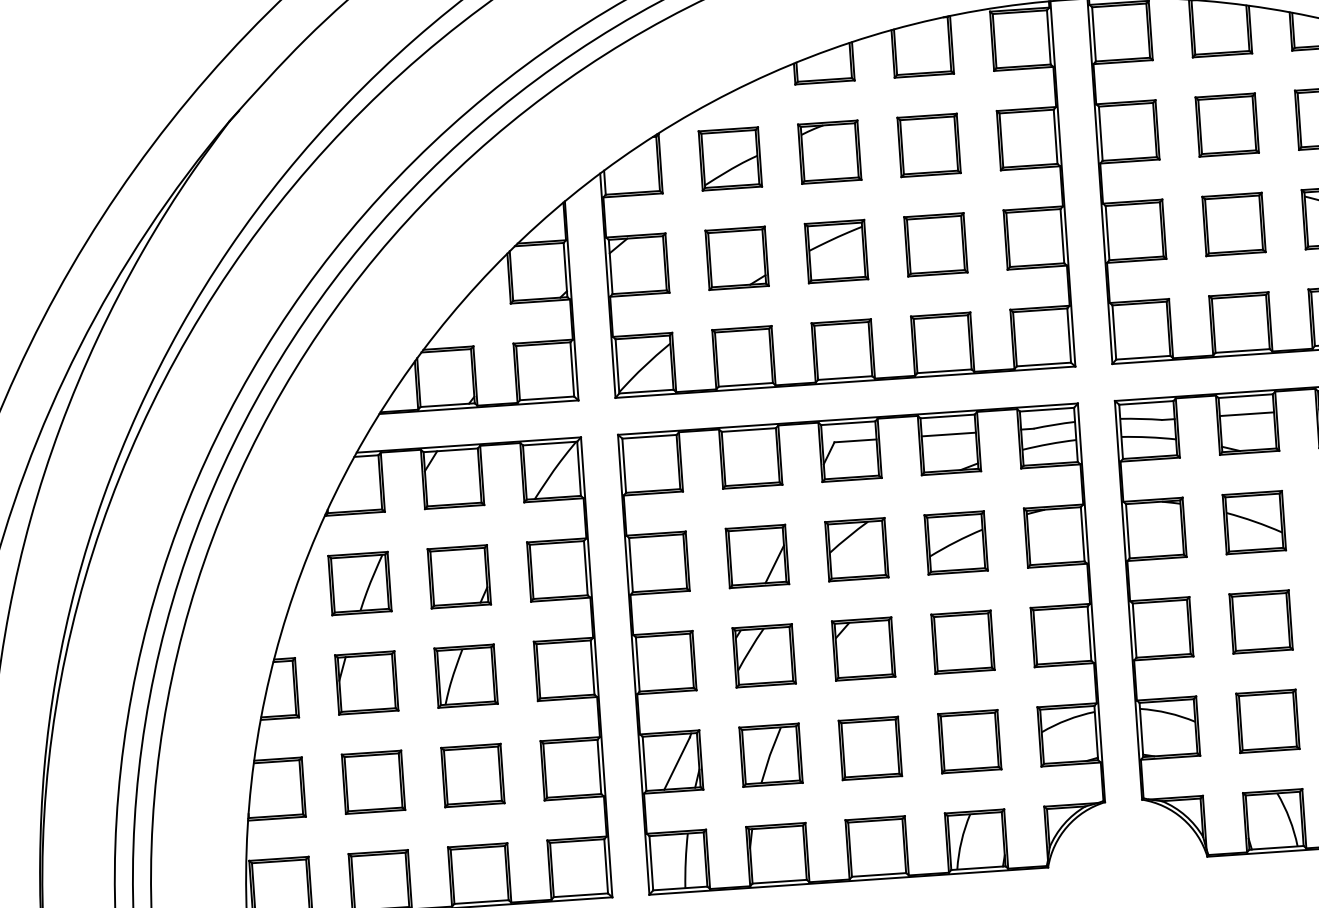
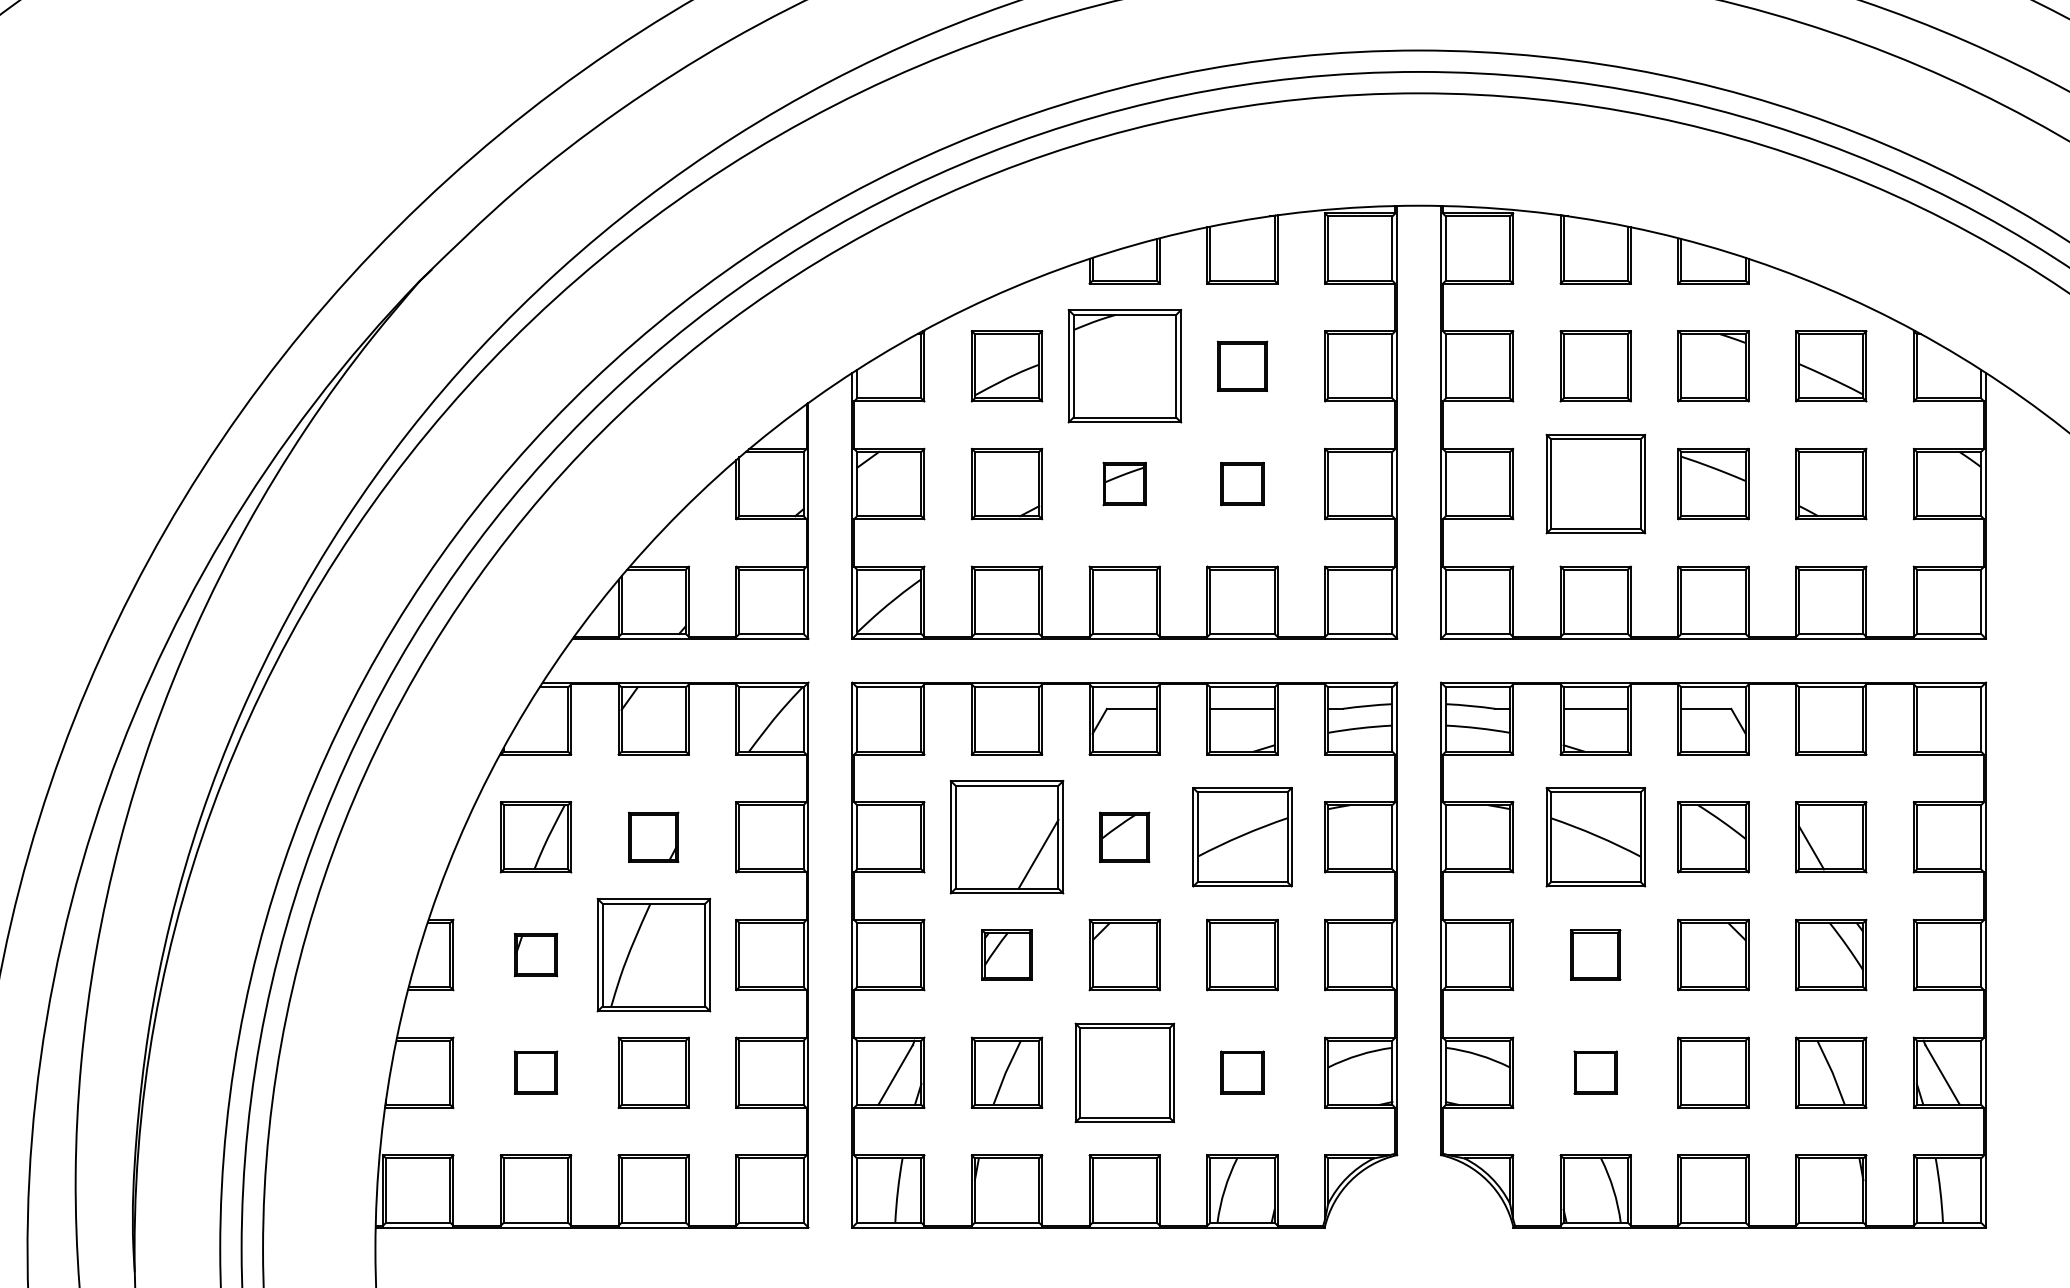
part: (929, 145) -> (1242, 366), size x0.7
part: (829, 152) -> (1124, 366), size x1.6
part: (1233, 224) -> (1595, 483), size x1.4
part: (935, 244) -> (1242, 483), size x0.6
part: (836, 251) -> (1124, 483), size x0.6
part: (1254, 522) -> (1595, 837), size x1.4
part: (956, 543) -> (1242, 837), size x1.4
part: (856, 549) -> (1124, 837), size x0.7
part: (757, 556) -> (1006, 837), size x1.6
part: (459, 576) -> (653, 837), size x0.7
part: (1260, 621) -> (1595, 954), size x0.7
part: (763, 655) -> (1006, 954), size x0.7
part: (465, 675) -> (653, 954), size x1.6
part: (366, 682) -> (535, 954), size x0.6
part: (1267, 721) -> (1595, 1072), size x0.6
part: (969, 741) -> (1242, 1072), size x0.6
part: (870, 748) -> (1124, 1072), size x1.4
part: (373, 782) -> (535, 1072), size x0.6

